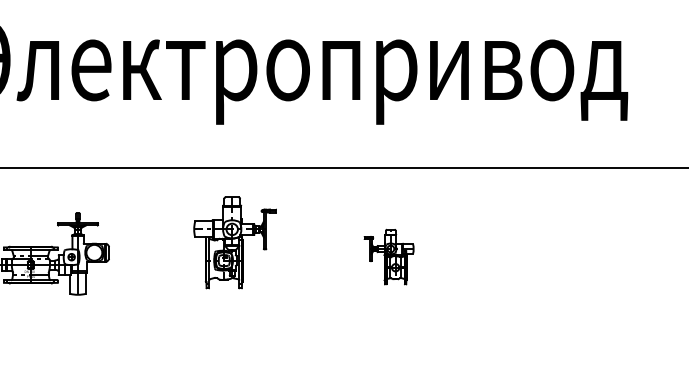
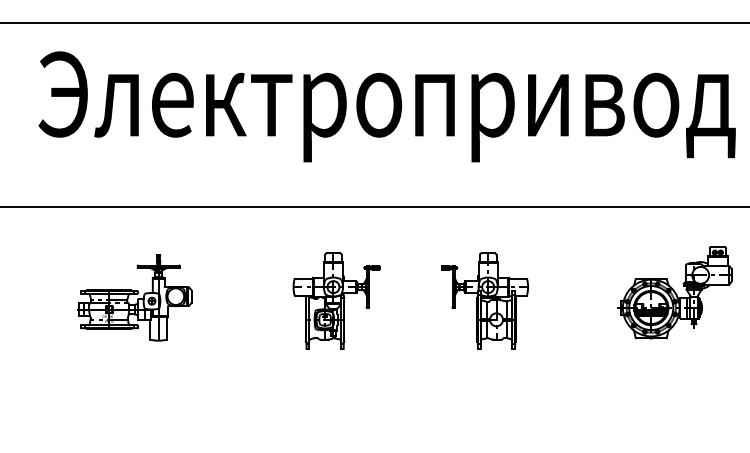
part: (235, 242) -> (336, 300), moved
part: (569, 248) -> (674, 292), added
part: (388, 256) -> (484, 300), size x1.67

